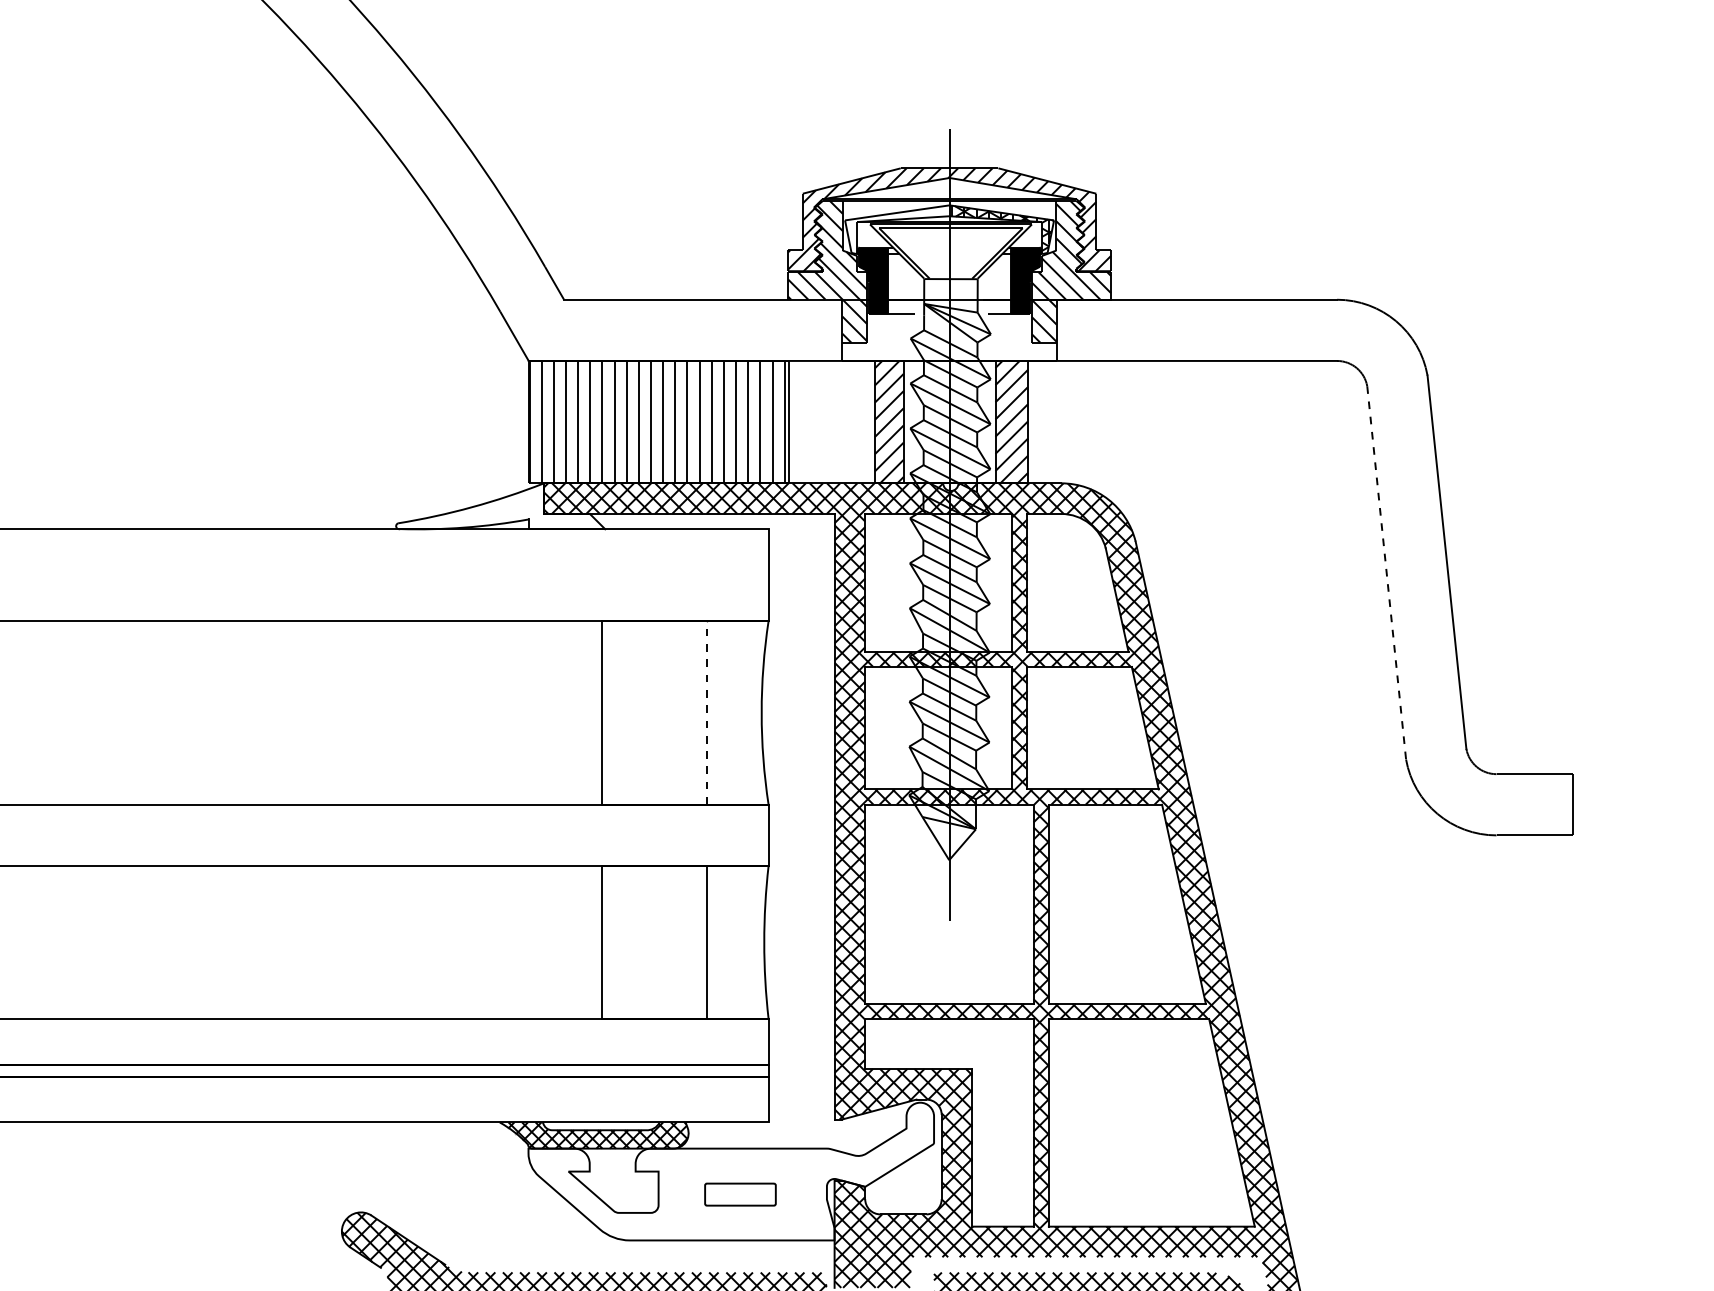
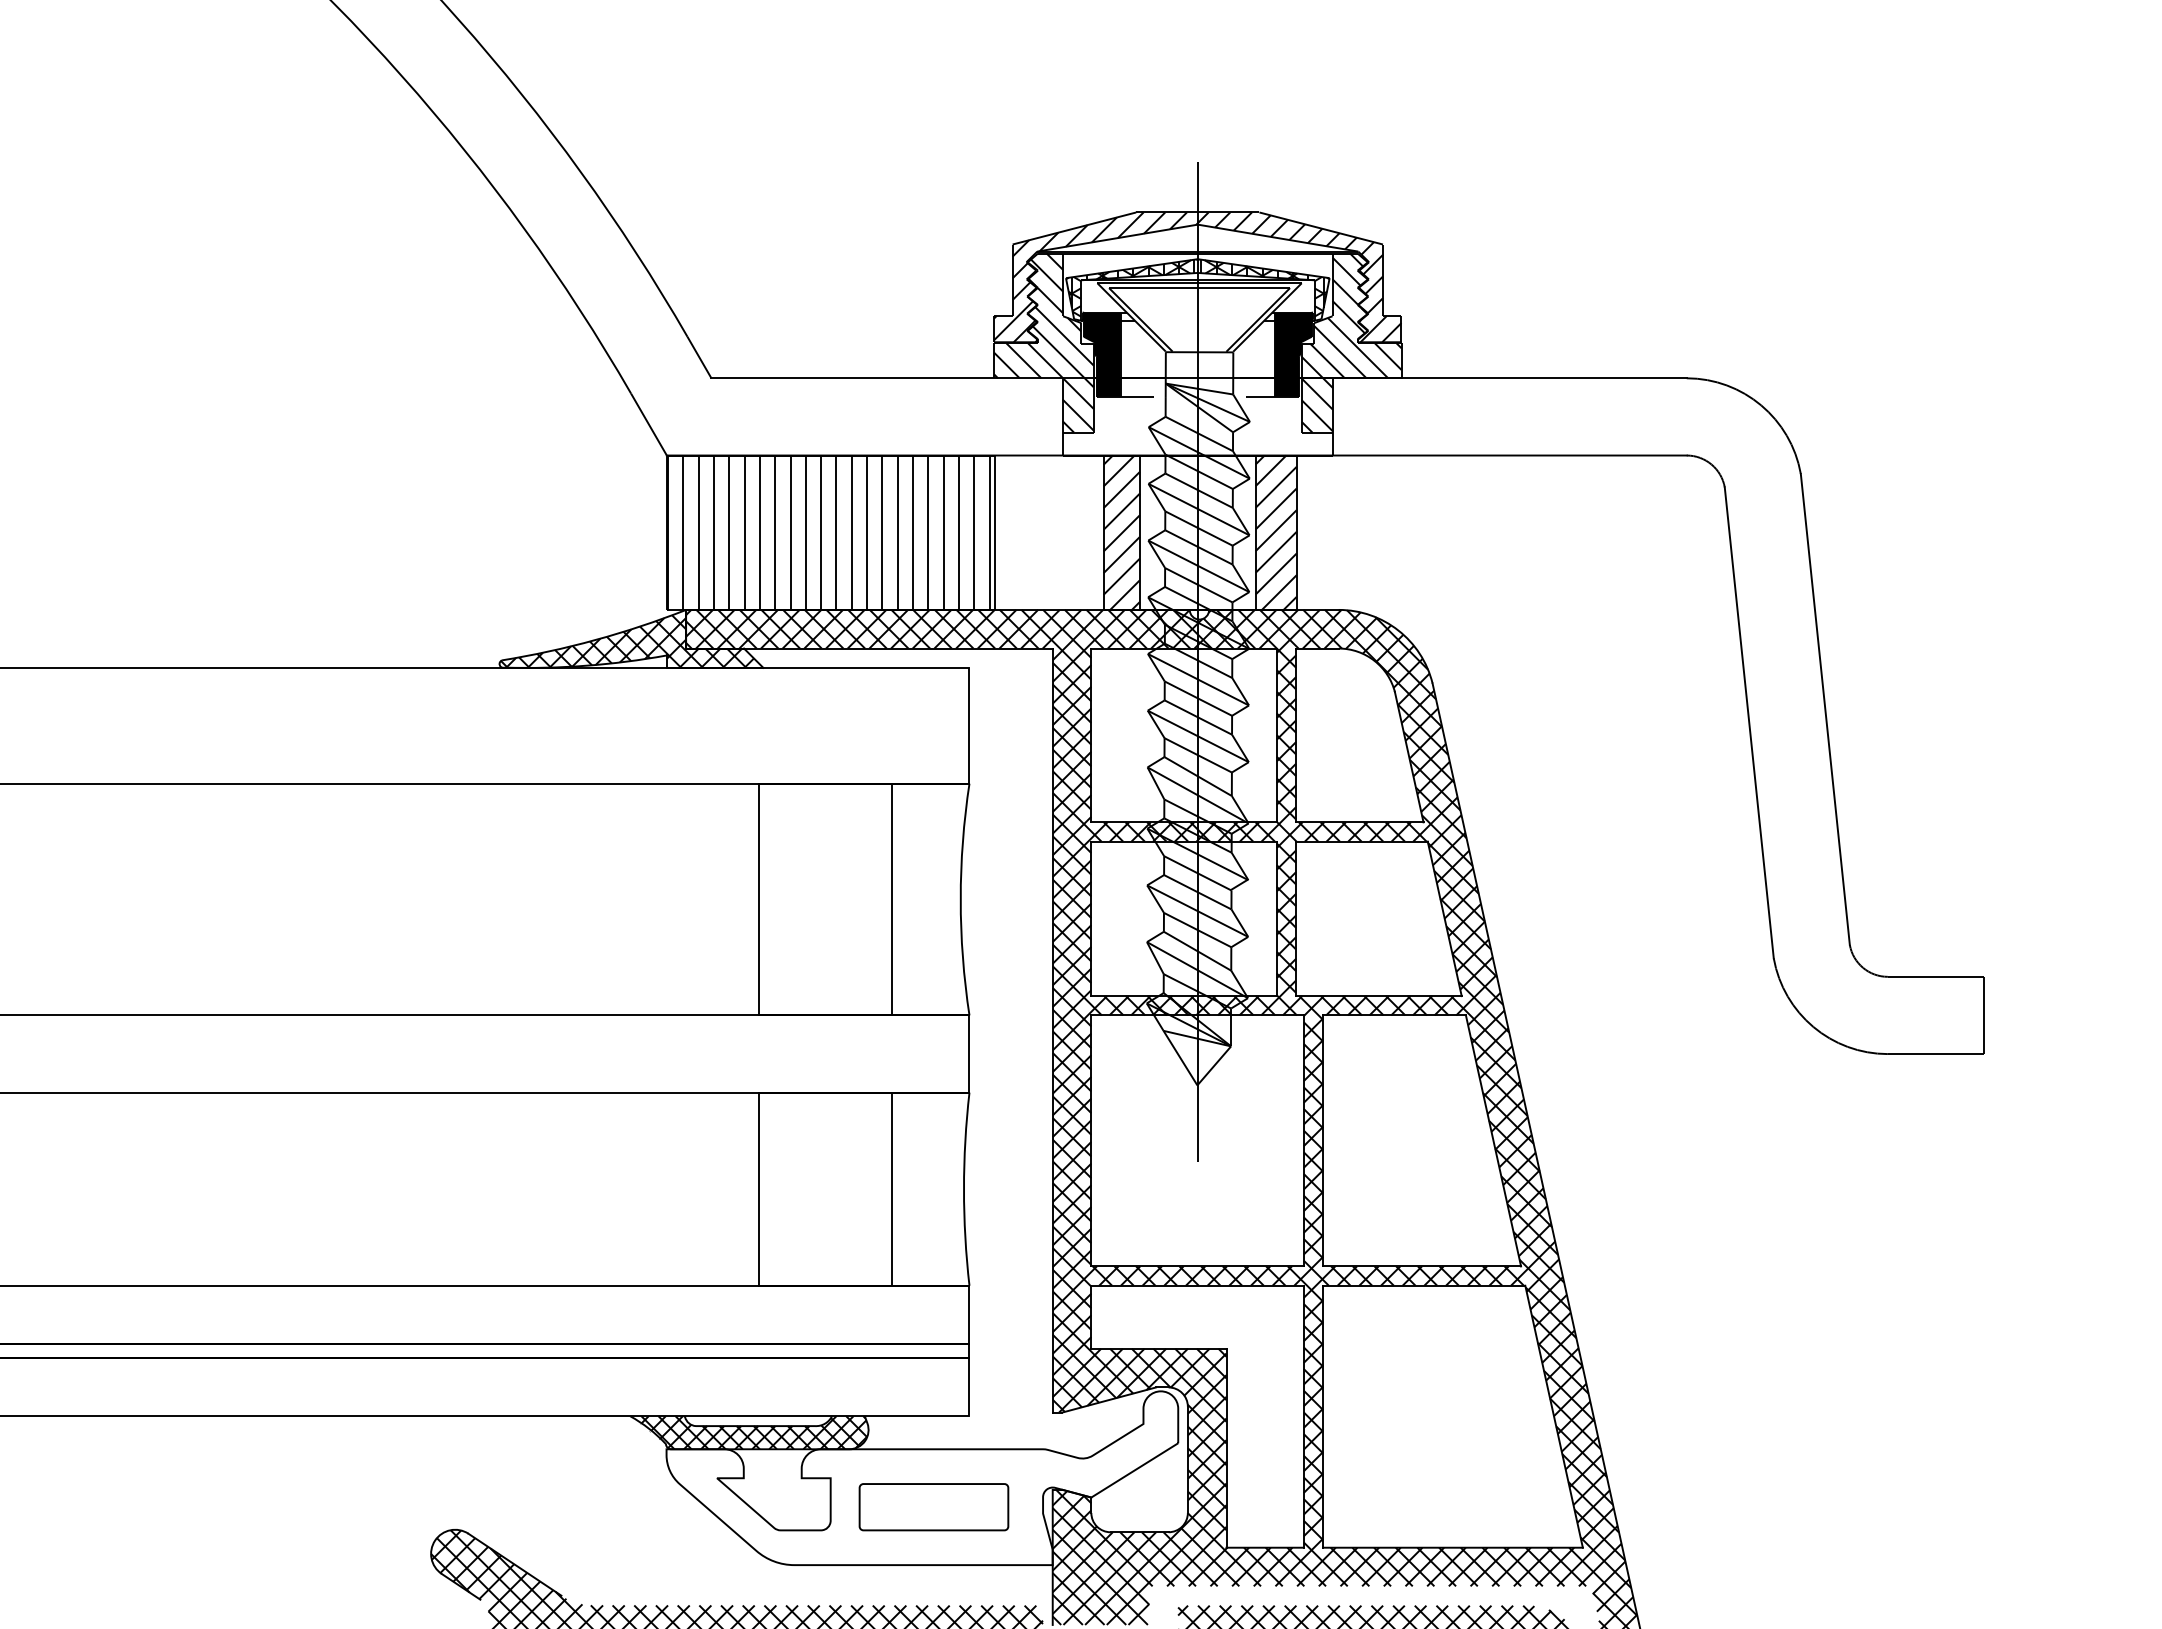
hatch: (897, 227) -> (1131, 287), added
hatch: (497, 508) -> (627, 641), added
line: (1386, 572) -> (1749, 722), dashed -> solid
line: (707, 712) -> (892, 899), dashed -> solid
part: (740, 1194) -> (933, 1507), size x1.67

